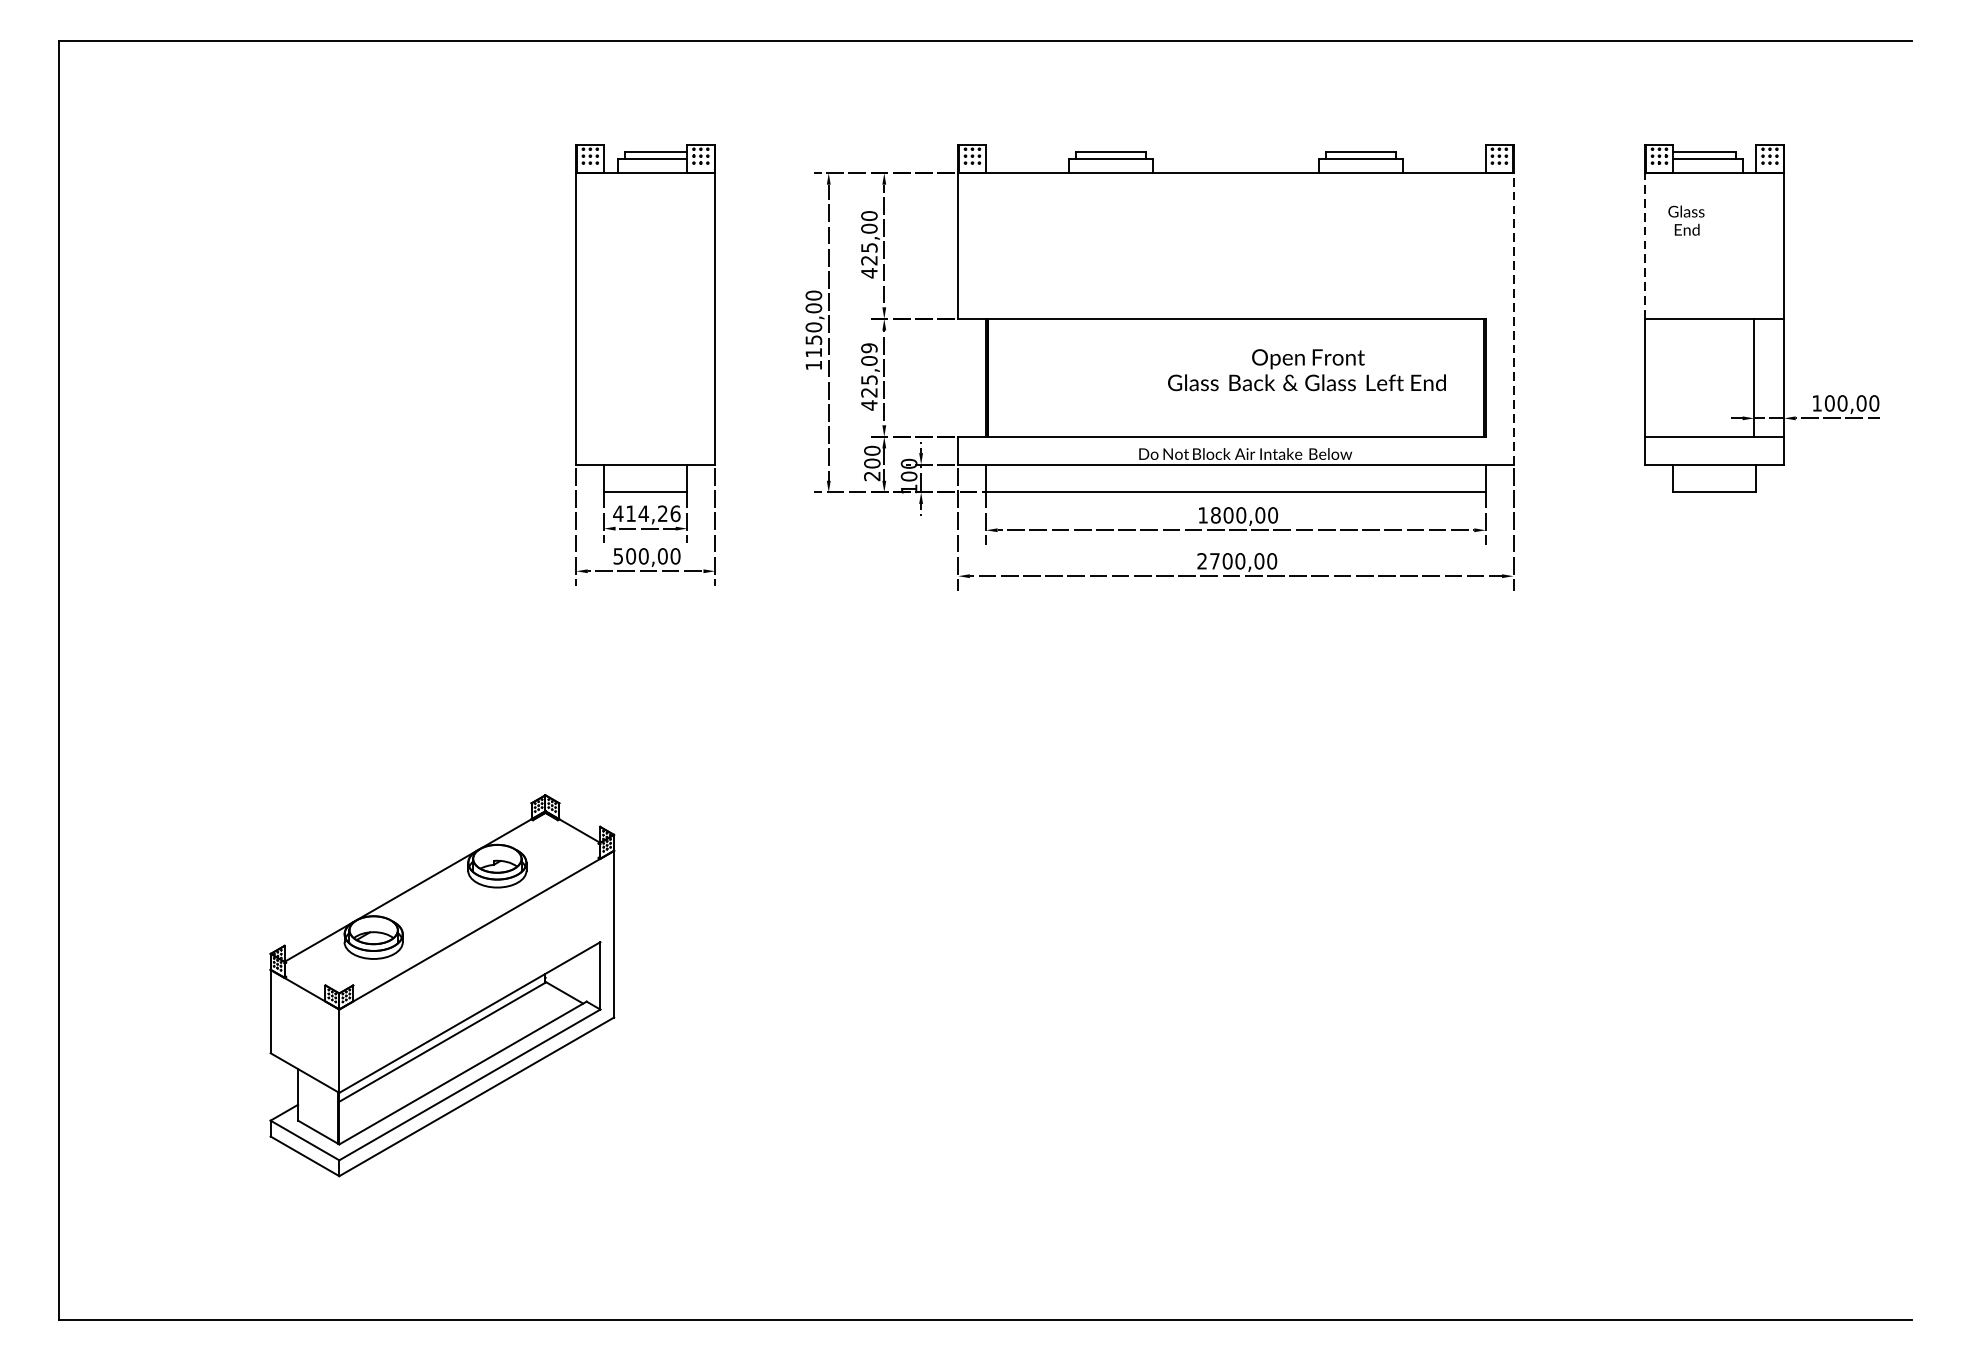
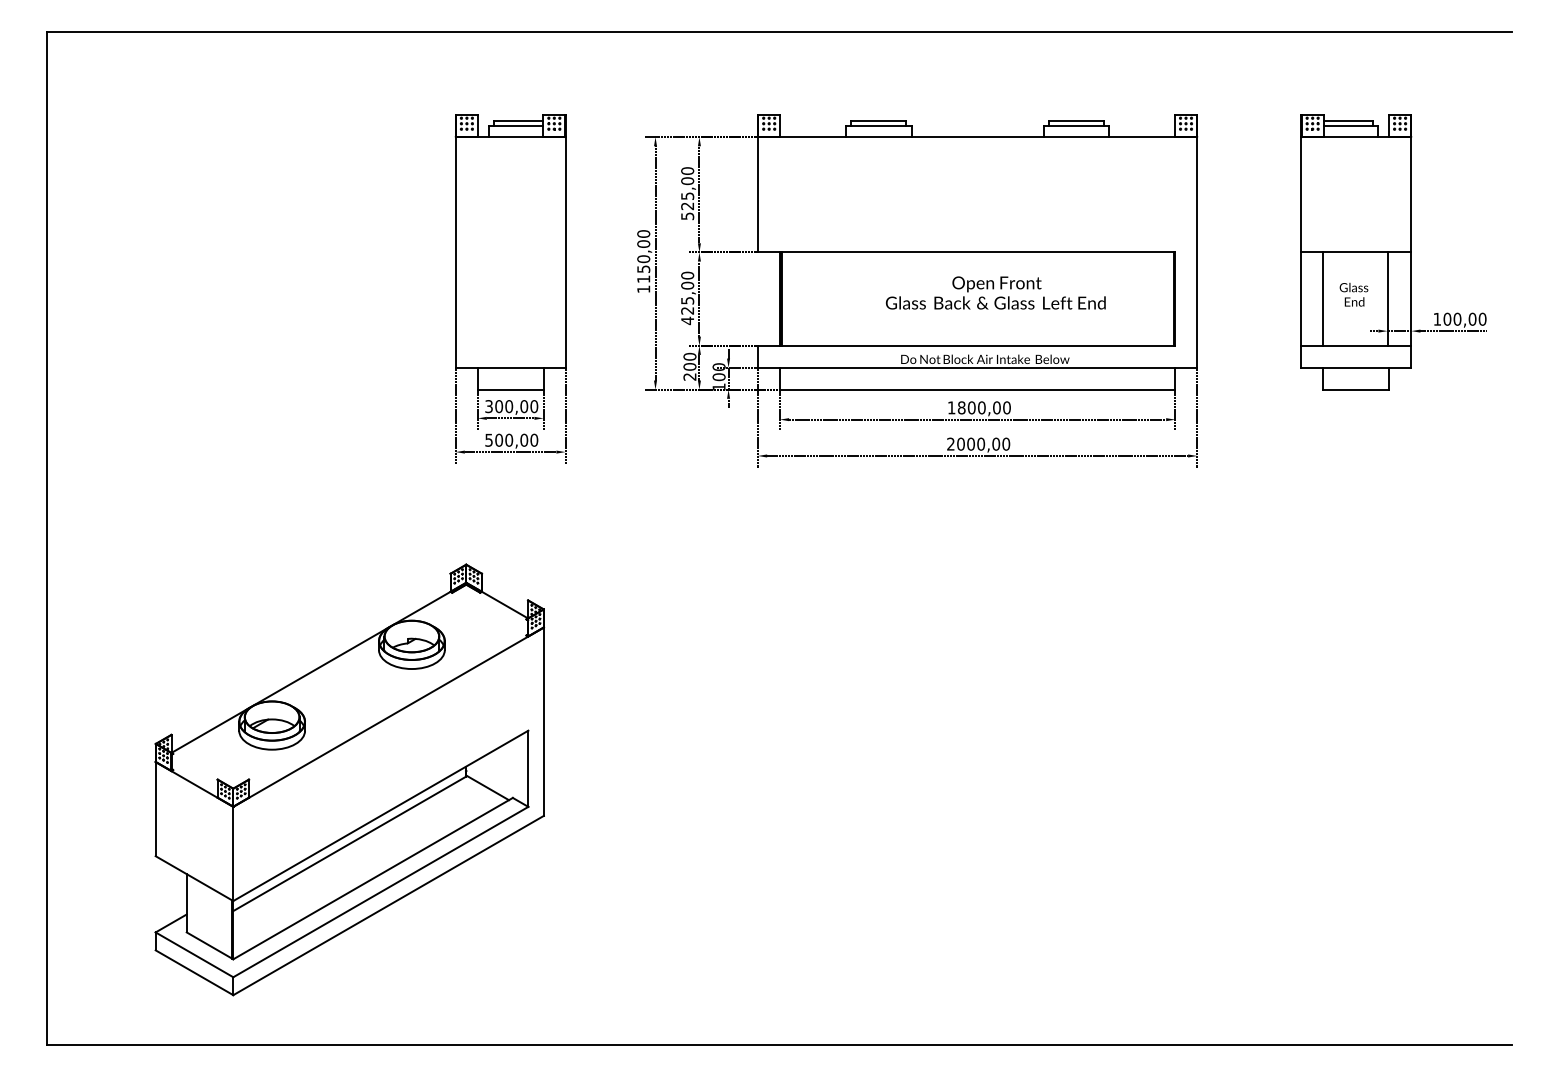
text: (1685, 220) -> (1353, 294), moved
line: (1645, 245) -> (1301, 194), dashed -> solid
text: (869, 273) -> (687, 216), 425,00 -> 525,00
line: (1513, 317) -> (1197, 251), dashed -> solid
text: (869, 348) -> (687, 275), 425,09 -> 425,00
text: (1306, 369) -> (995, 292), moved
line: (1673, 377) -> (1323, 298), added
text: (646, 513) -> (511, 406), 414,26 -> 300,00
text: (1214, 560) -> (960, 443), 2700,00 -> 2000,00
part: (441, 985) -> (349, 779), size x1.43

